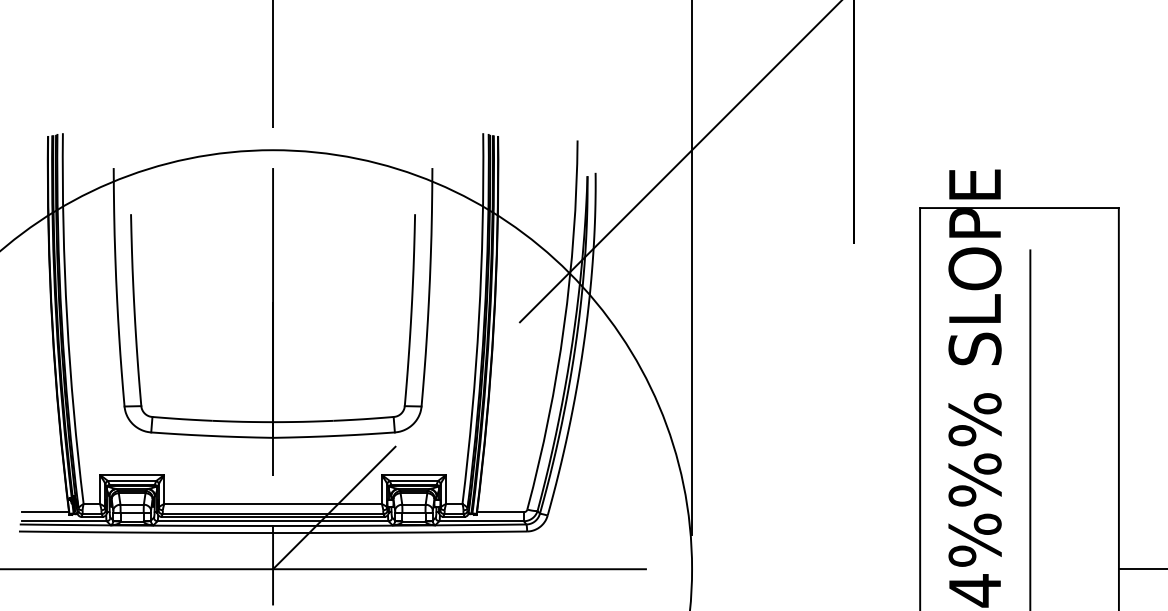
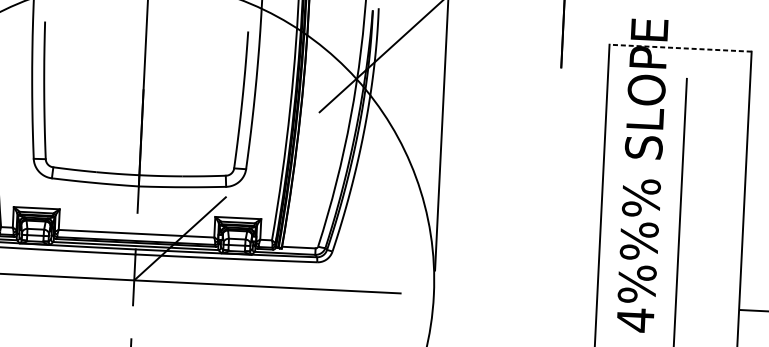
line: (1019, 208) -> (680, 48), solid -> dashed

